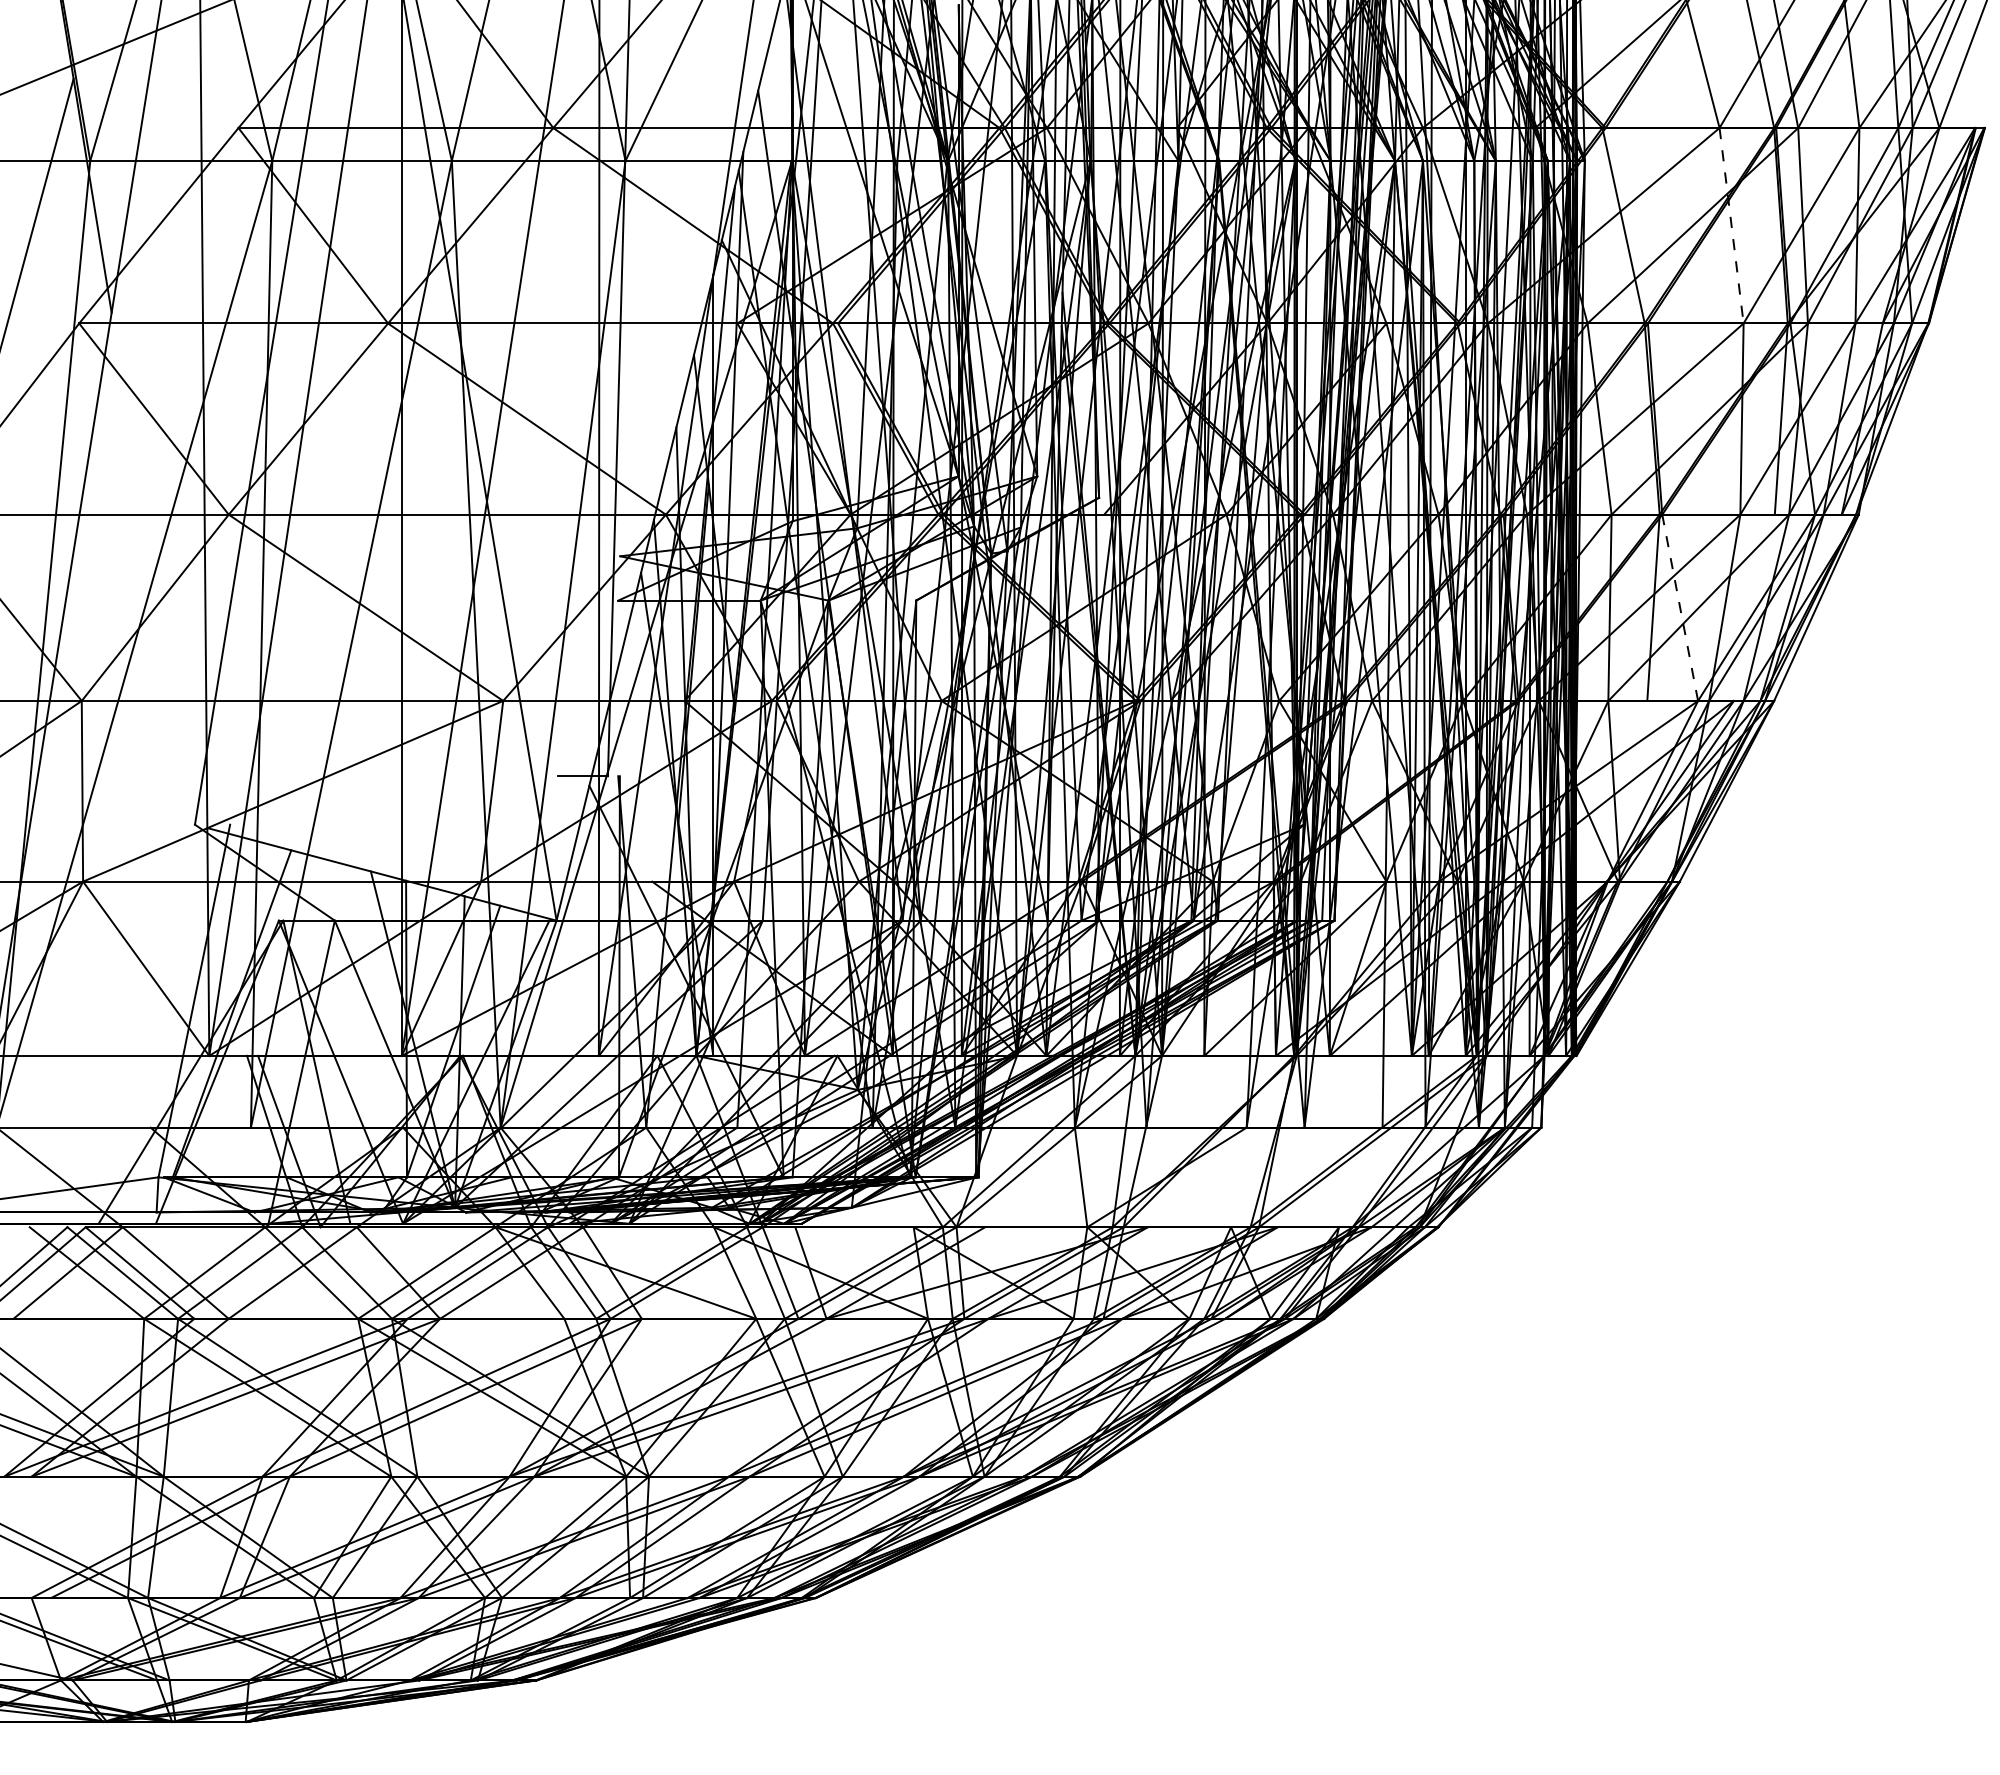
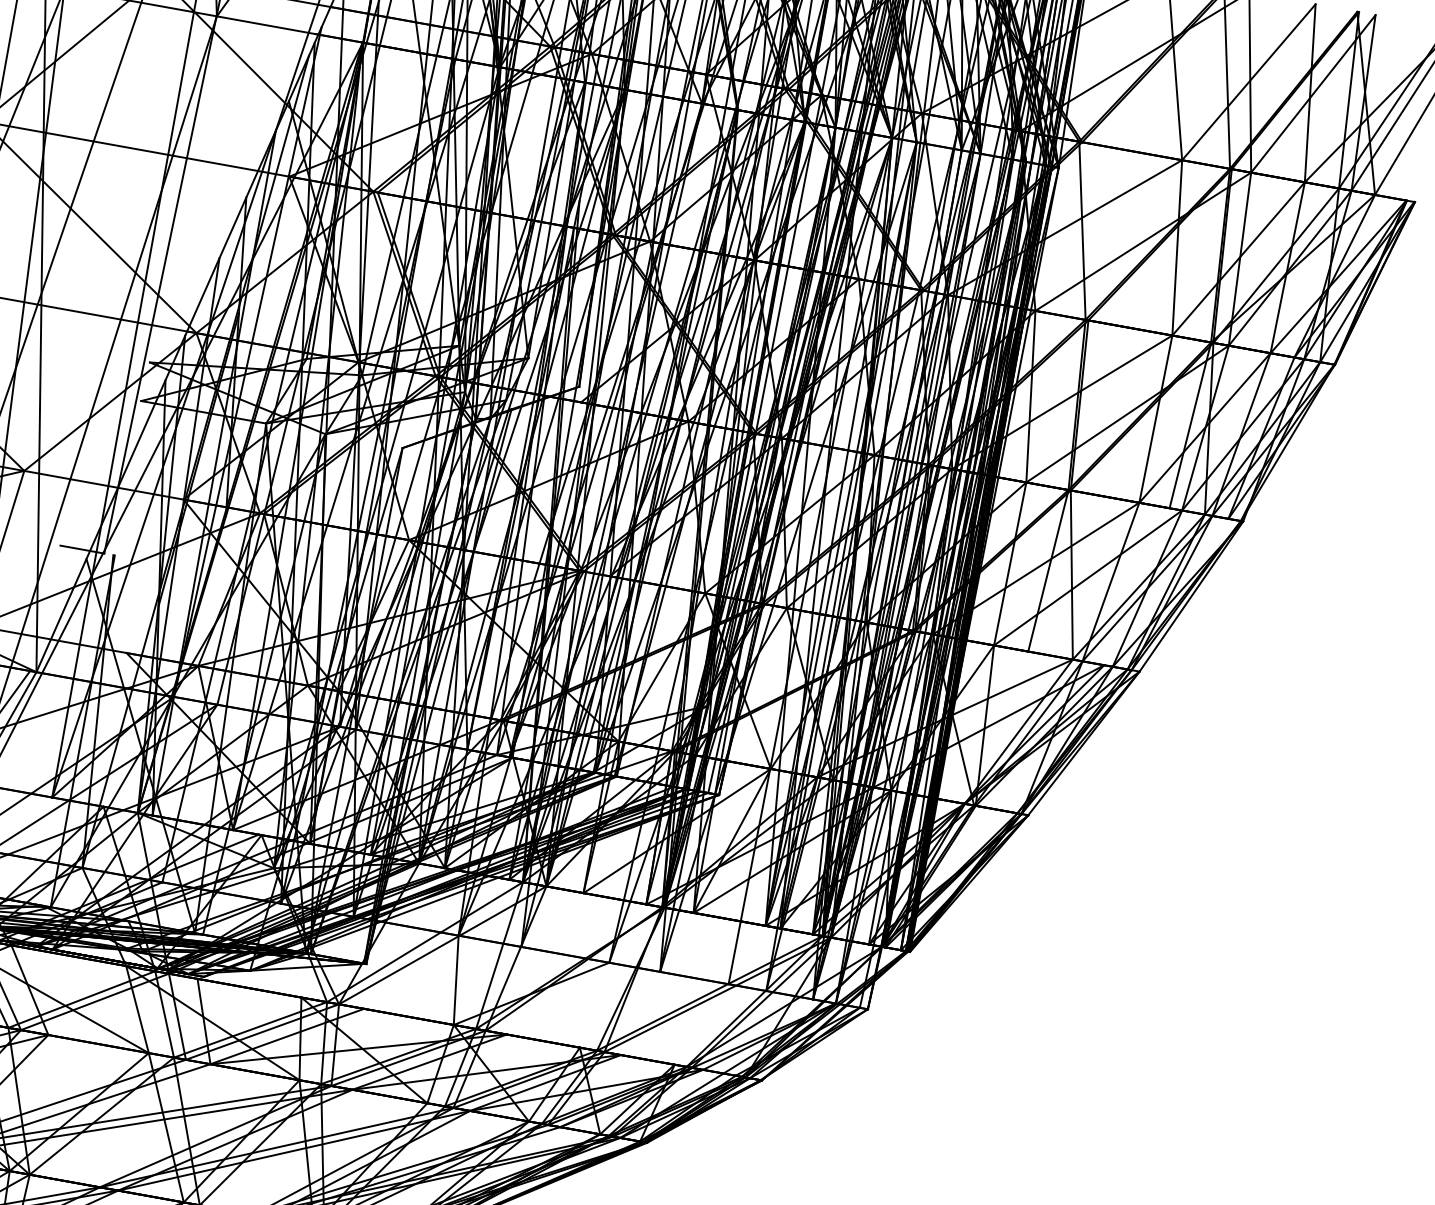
line: (1731, 226) -> (1177, 248), dashed -> solid
line: (1680, 607) -> (1072, 574), dashed -> solid

